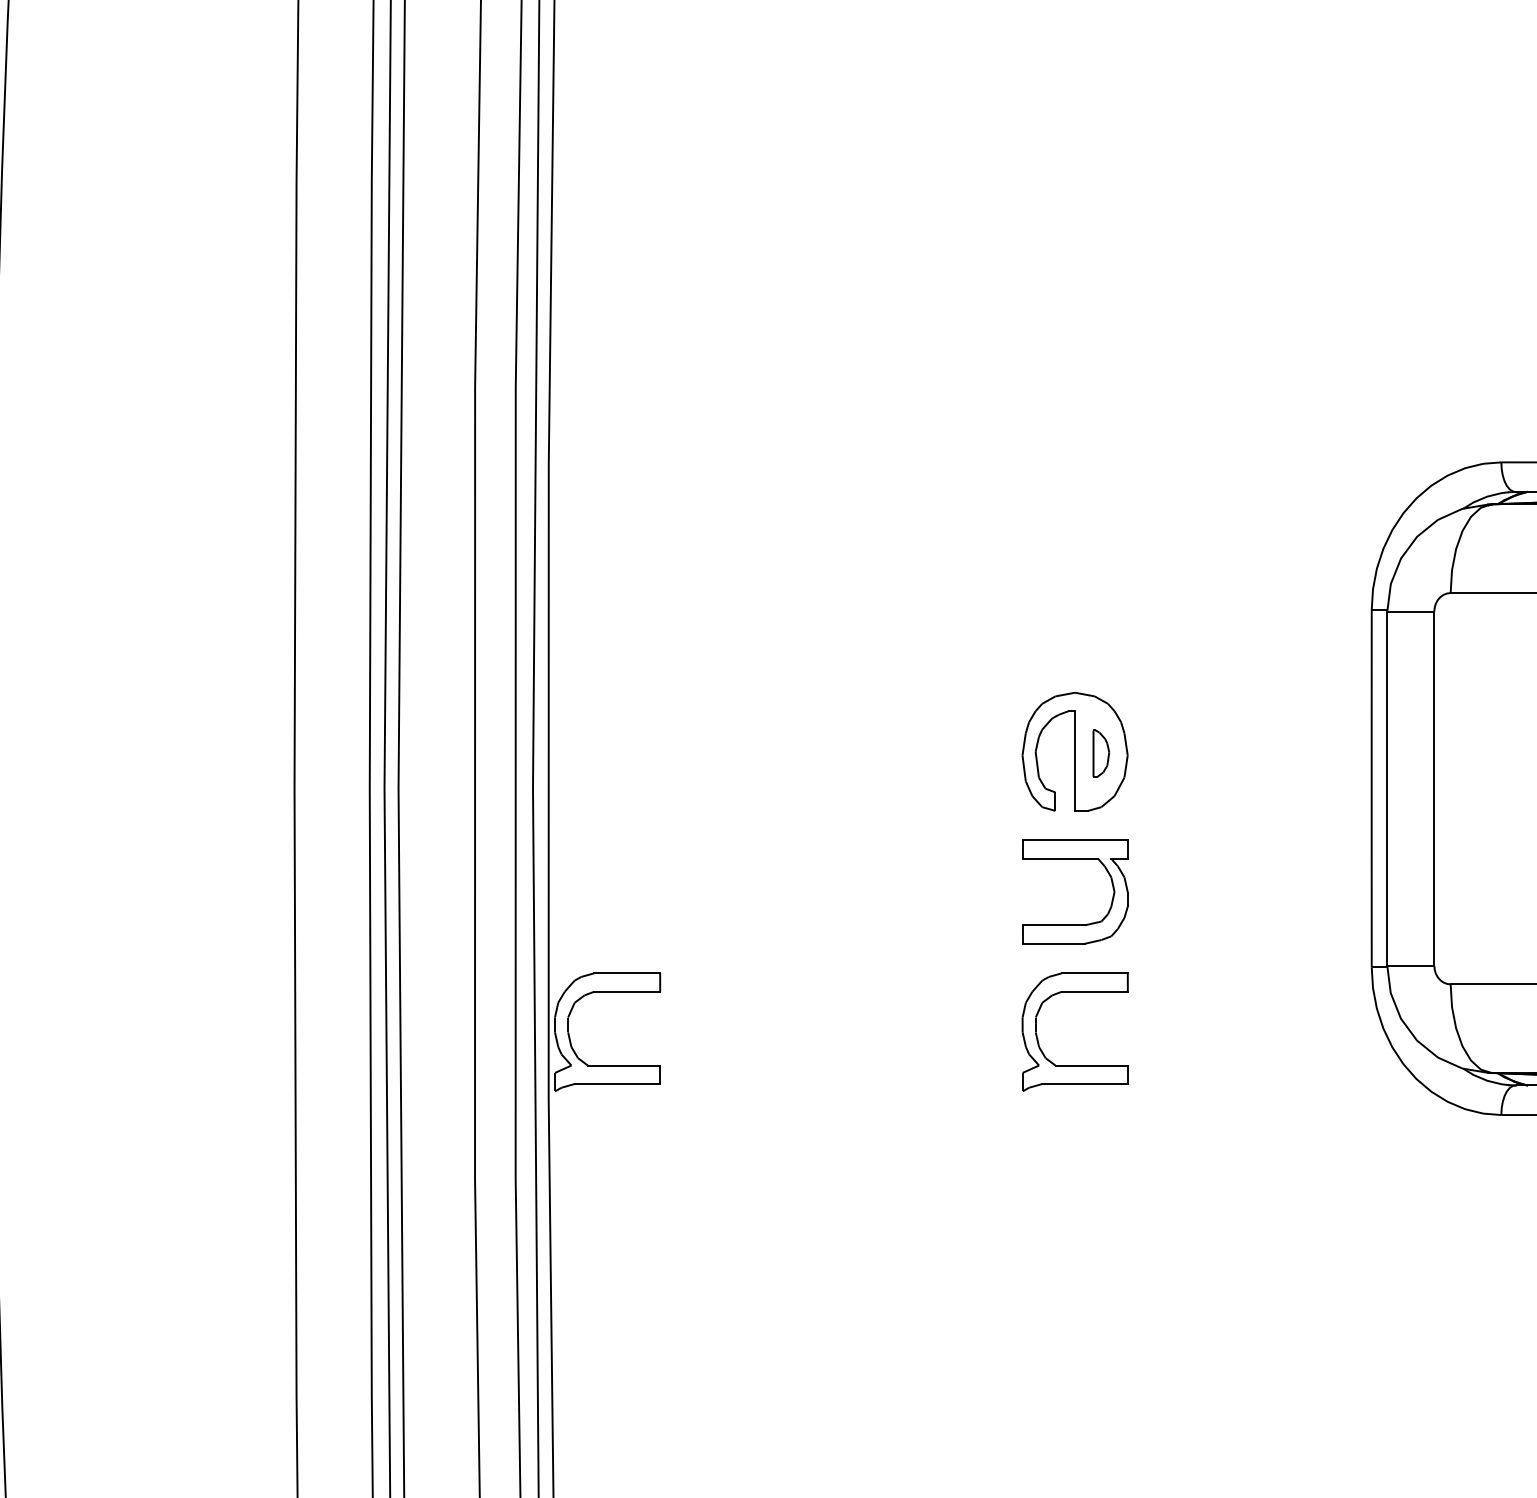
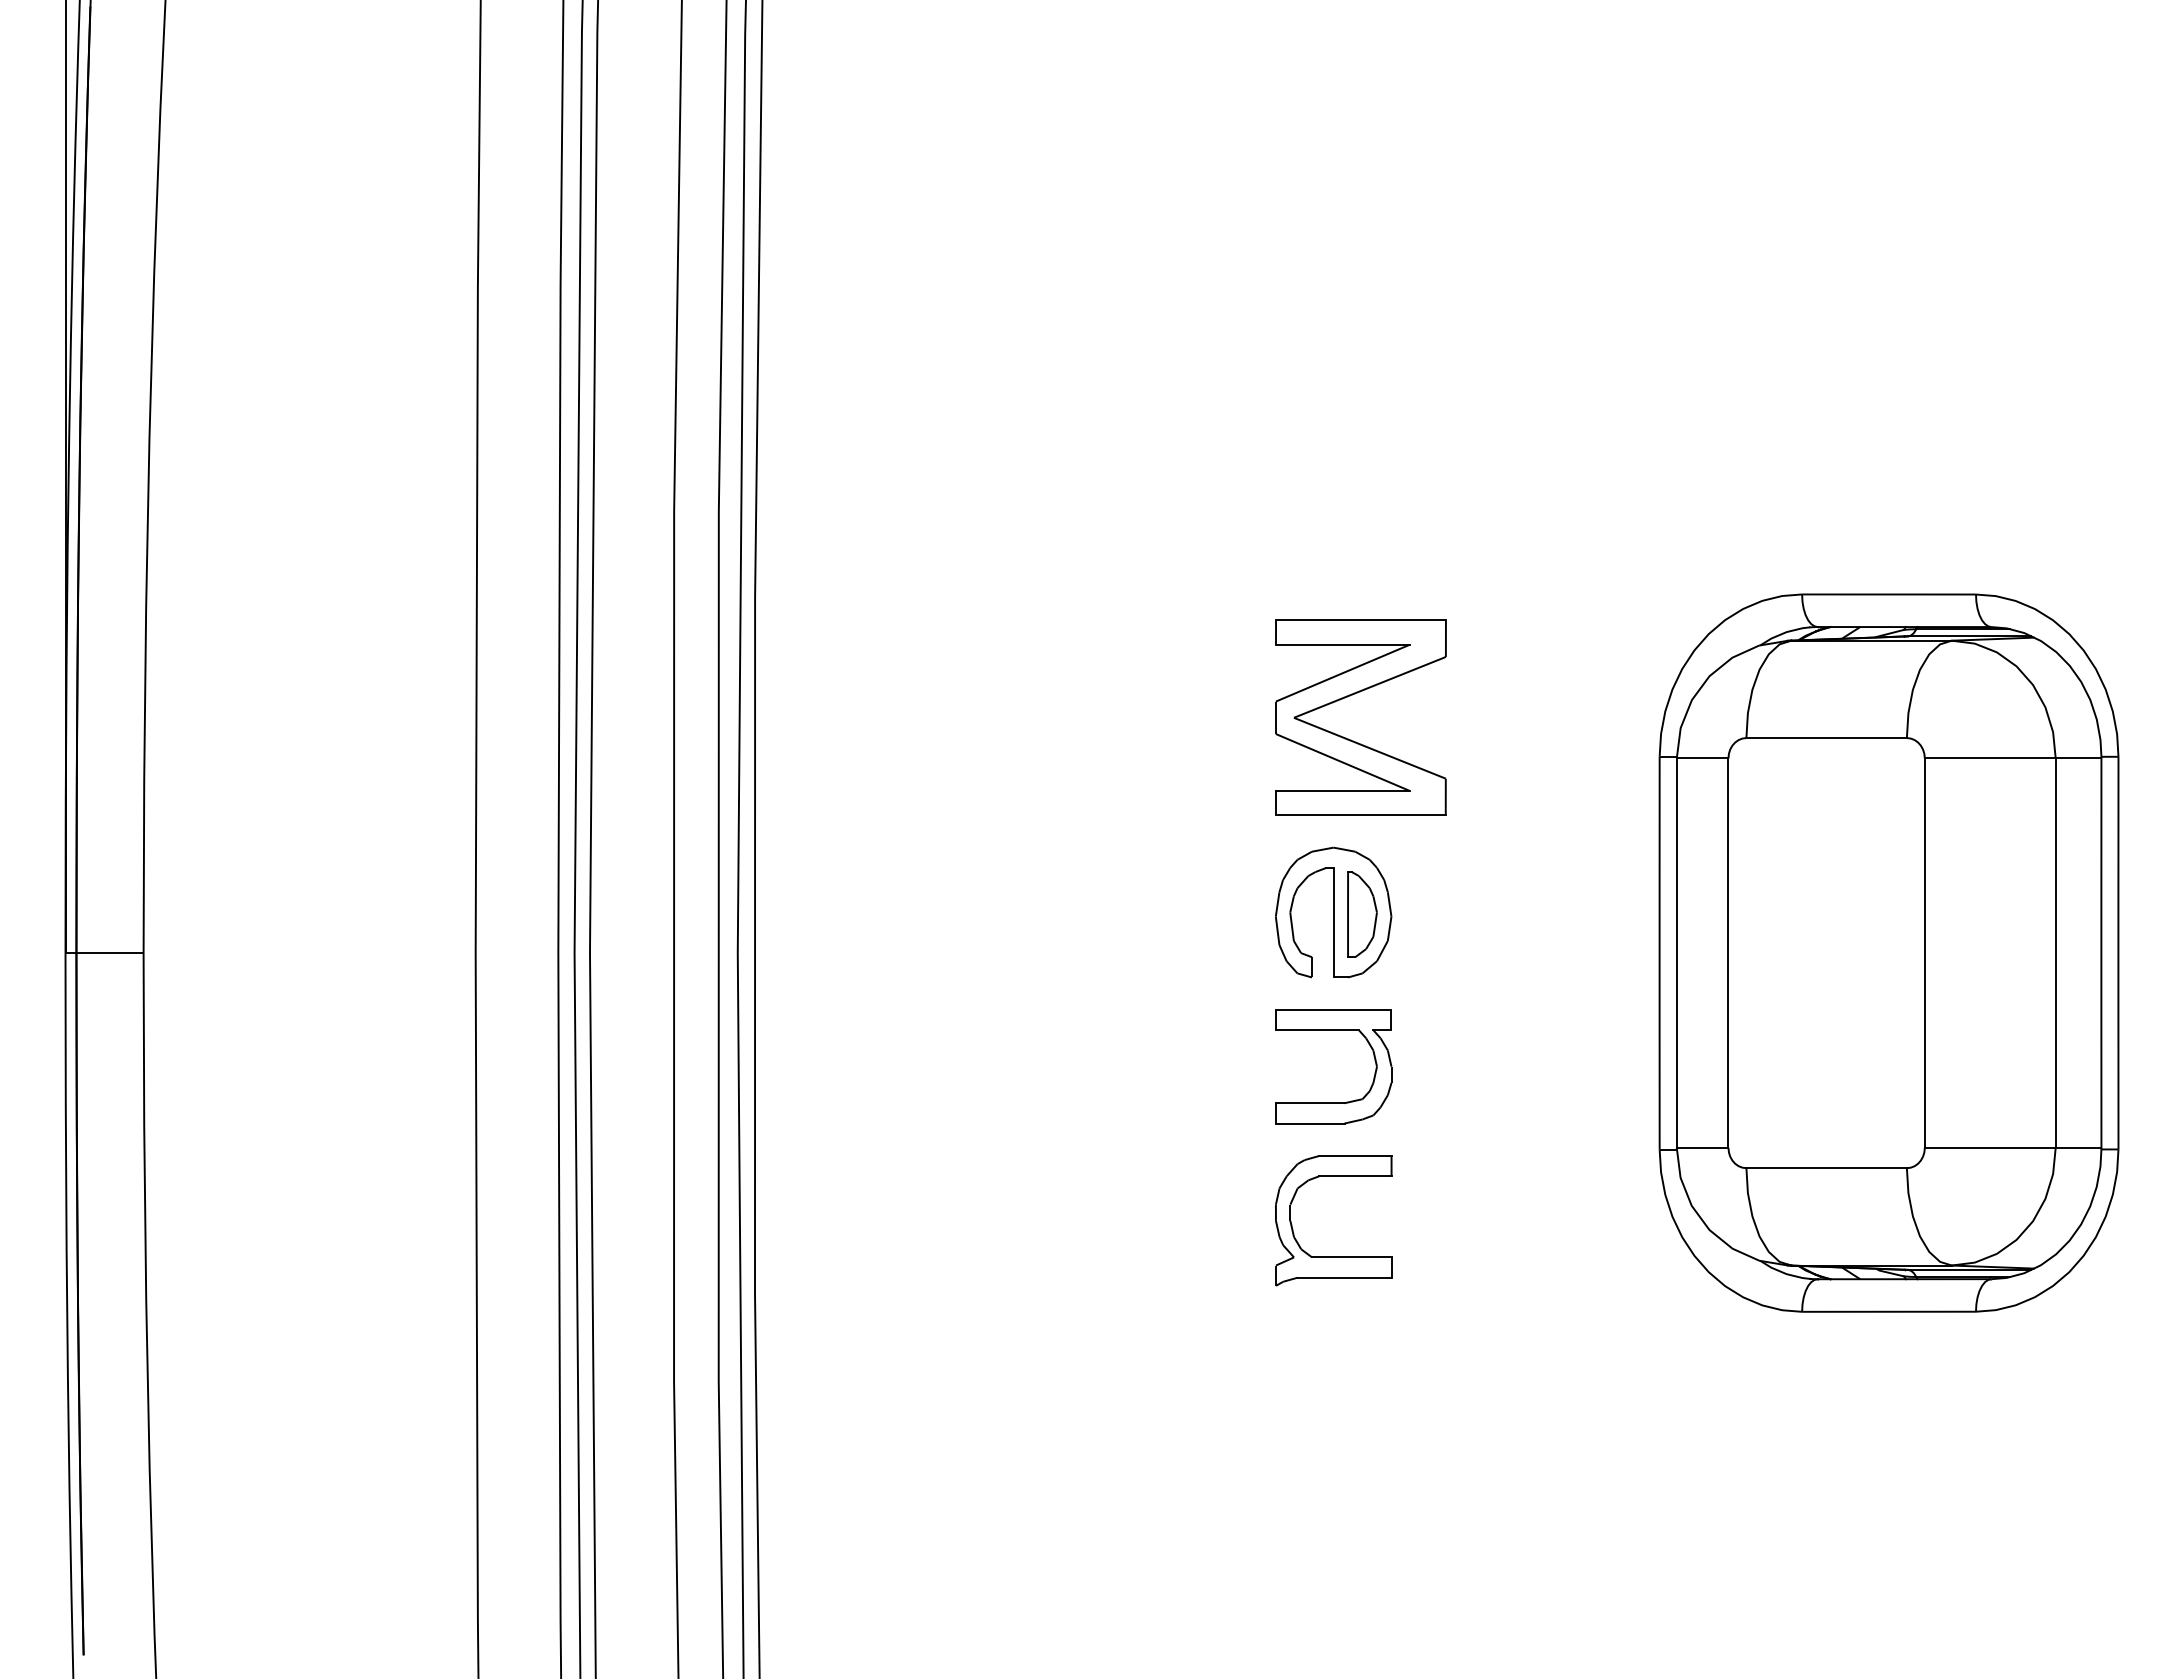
part: (1090, 555) -> (1350, 696), added
part: (1101, 753) -> (1362, 914), size x1.67
part: (607, 1064) -> (819, 1256), removed

